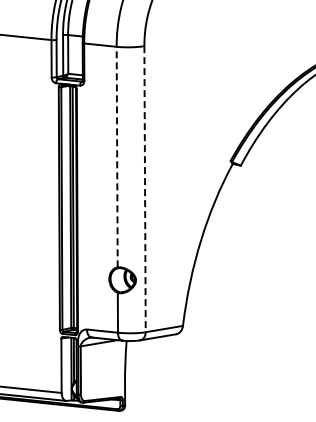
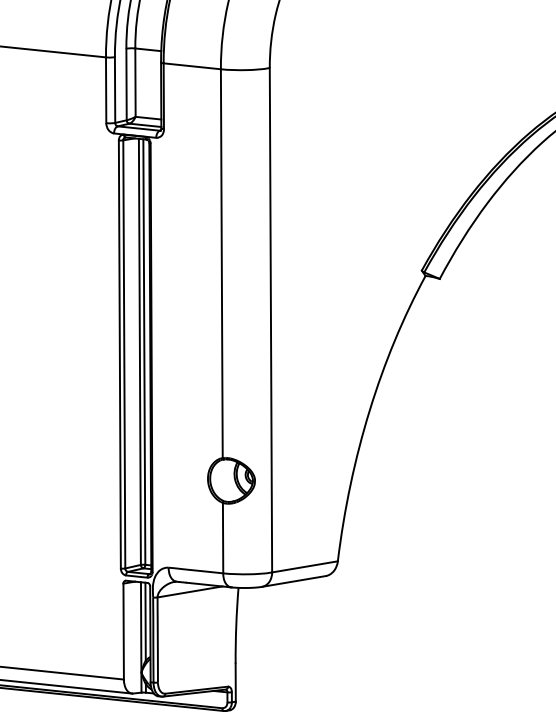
line: (117, 156) -> (222, 262), dashed -> solid
line: (145, 189) -> (271, 320), dashed -> solid

